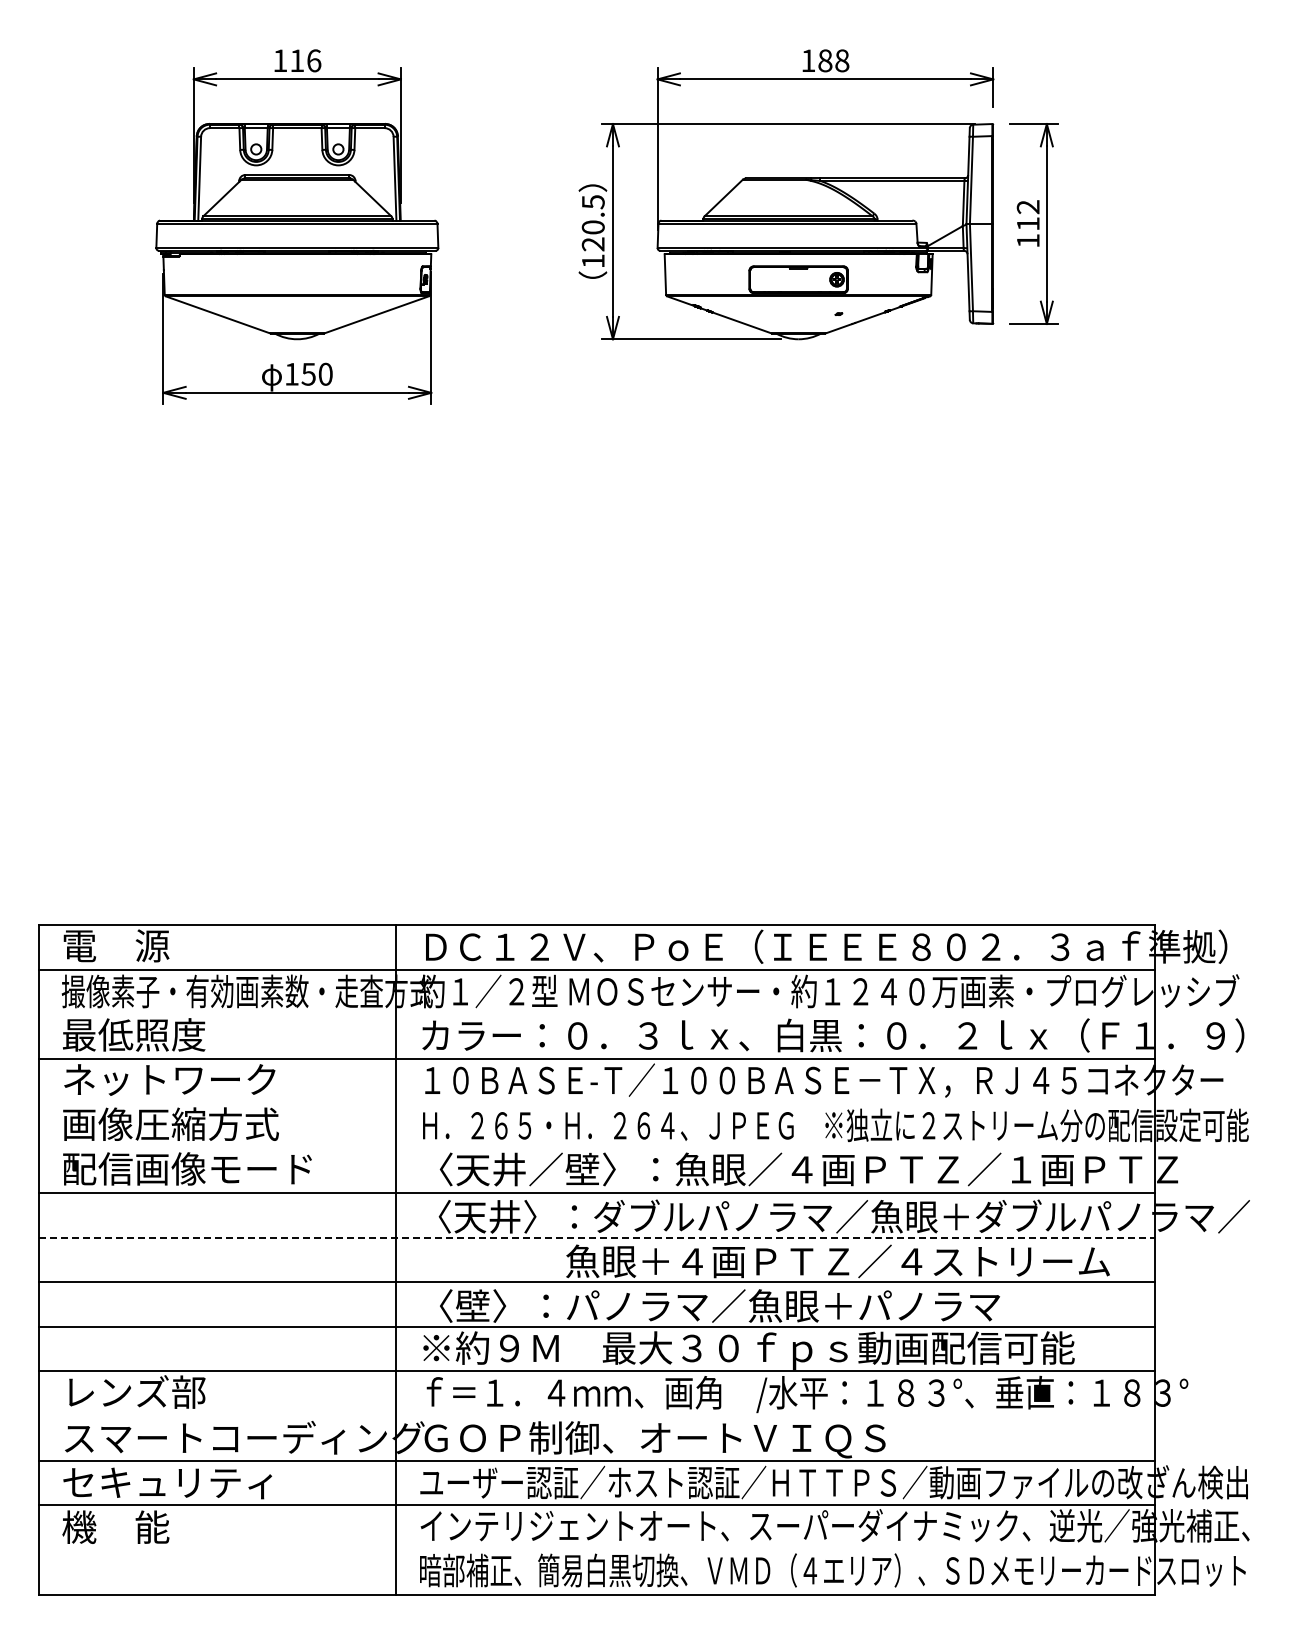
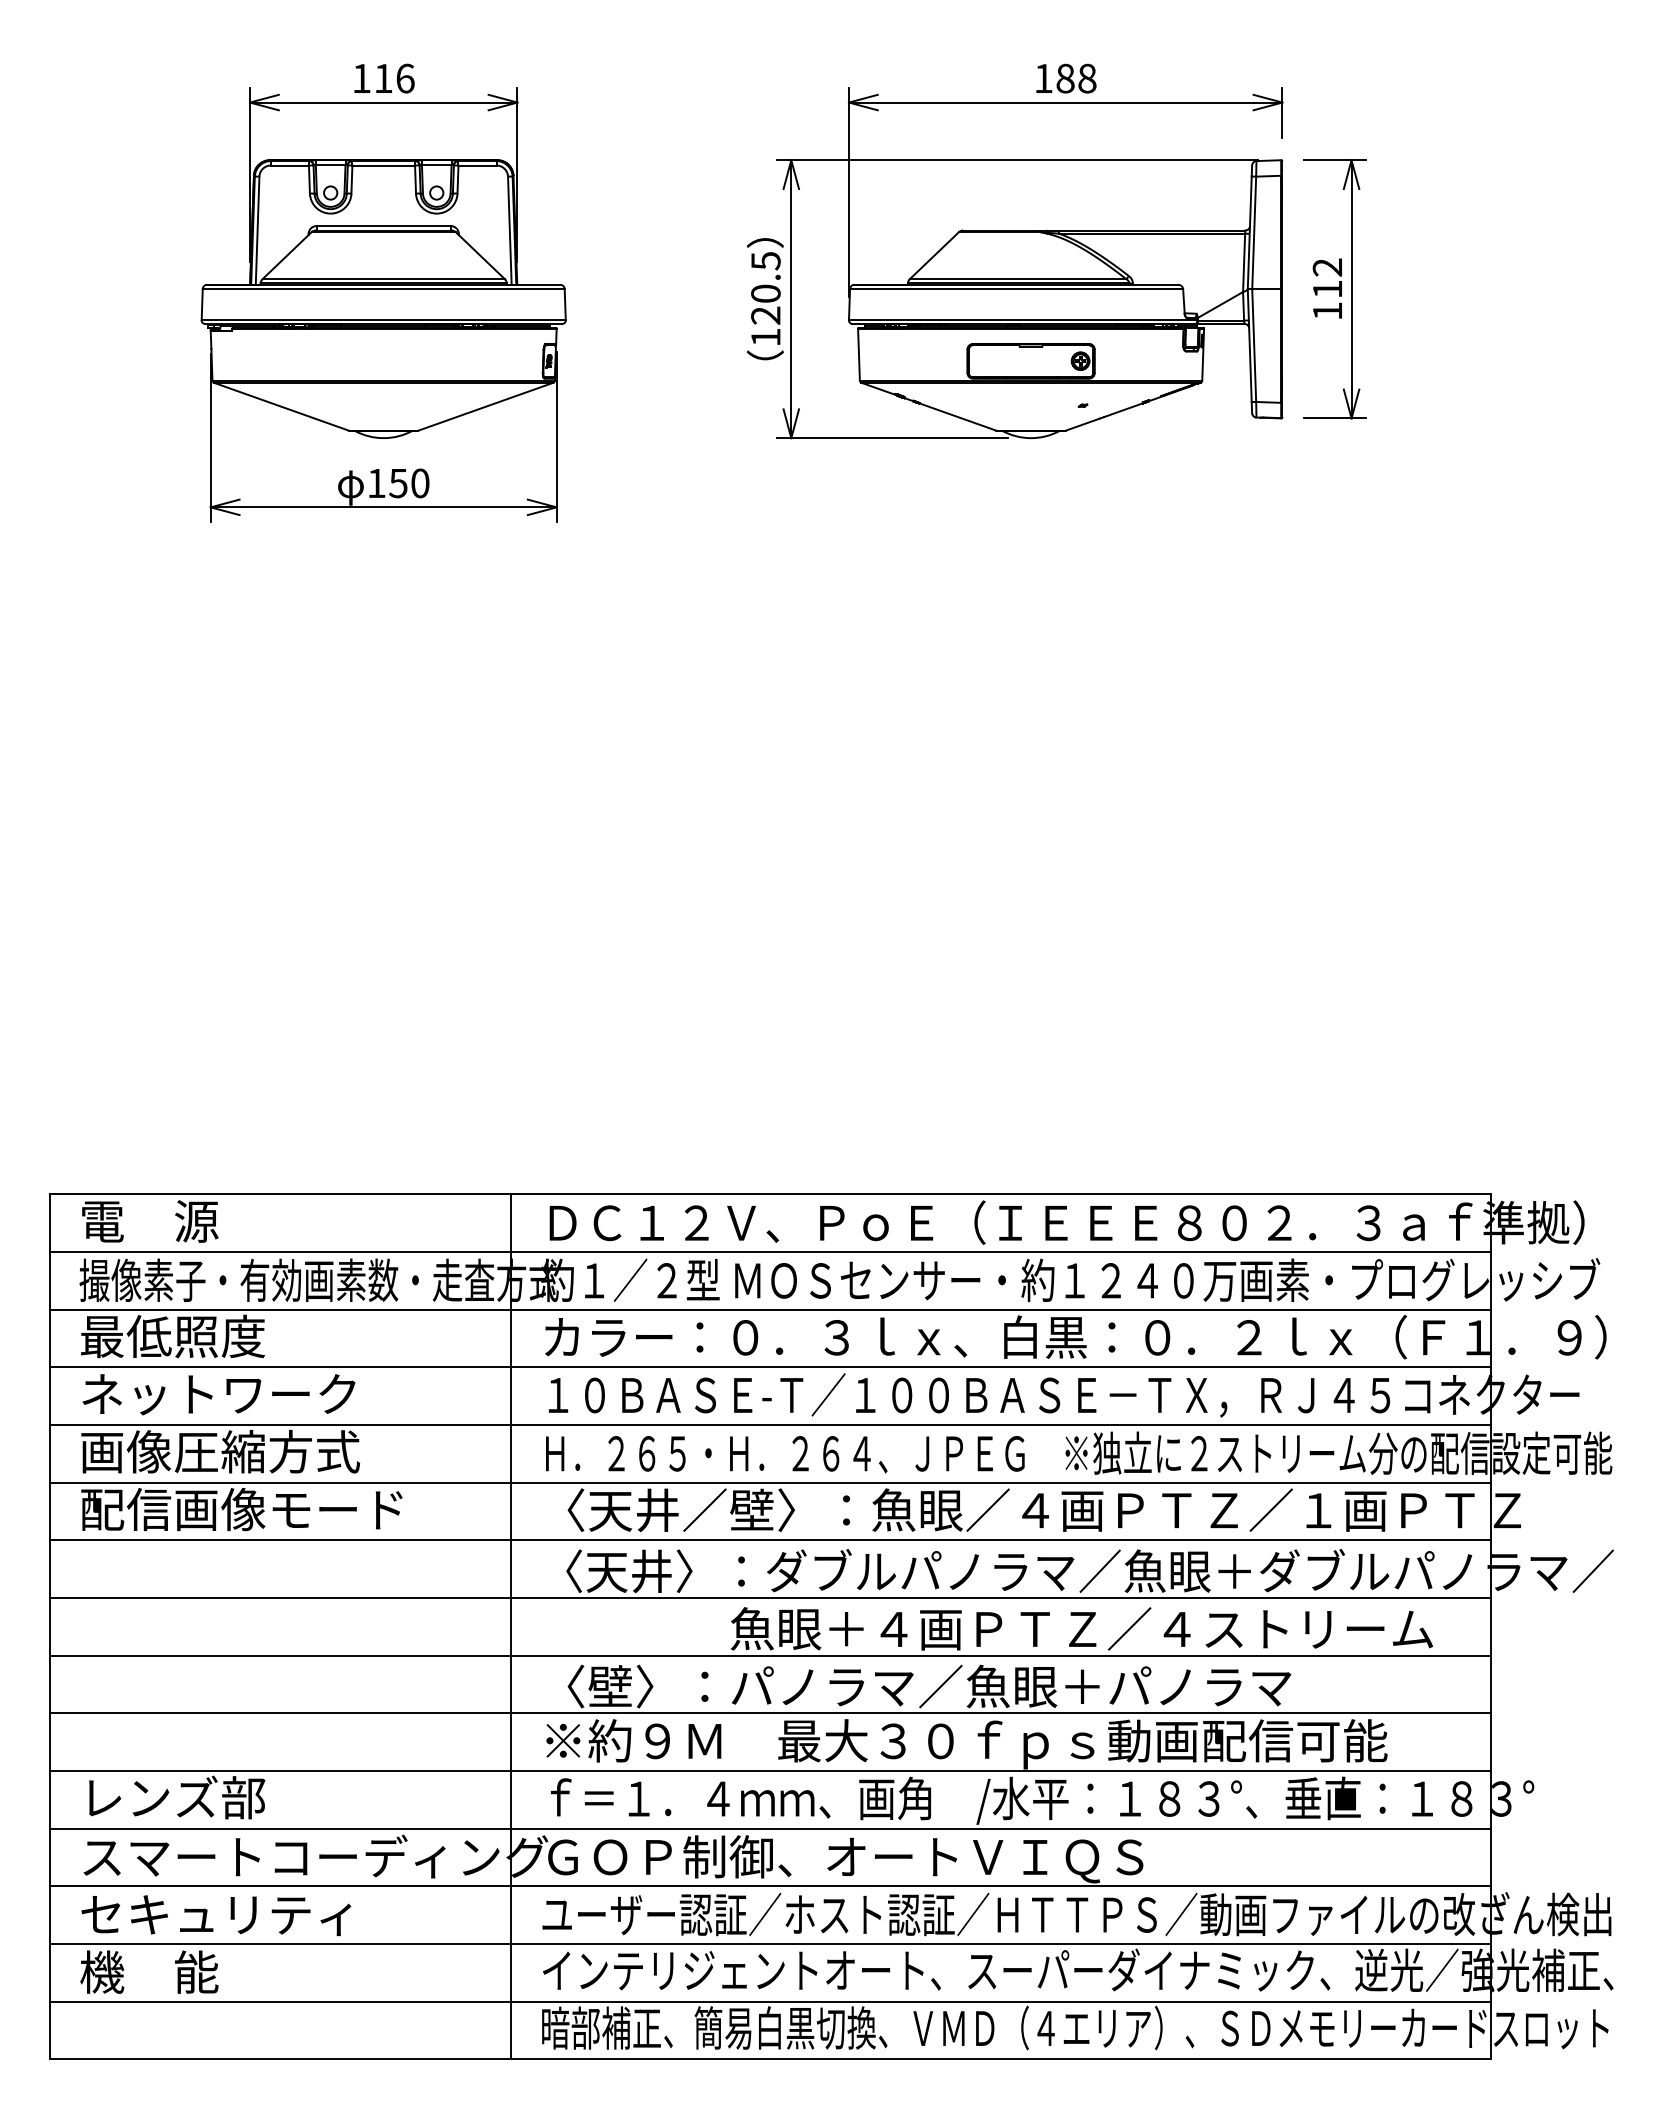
line: (596, 1014) -> (770, 1310), added
line: (596, 1103) -> (770, 1425), added
line: (596, 1148) -> (770, 1483), added
line: (597, 1237) -> (771, 1598), dashed -> solid
line: (596, 1416) -> (770, 1829), added
line: (596, 1550) -> (770, 2002), added

